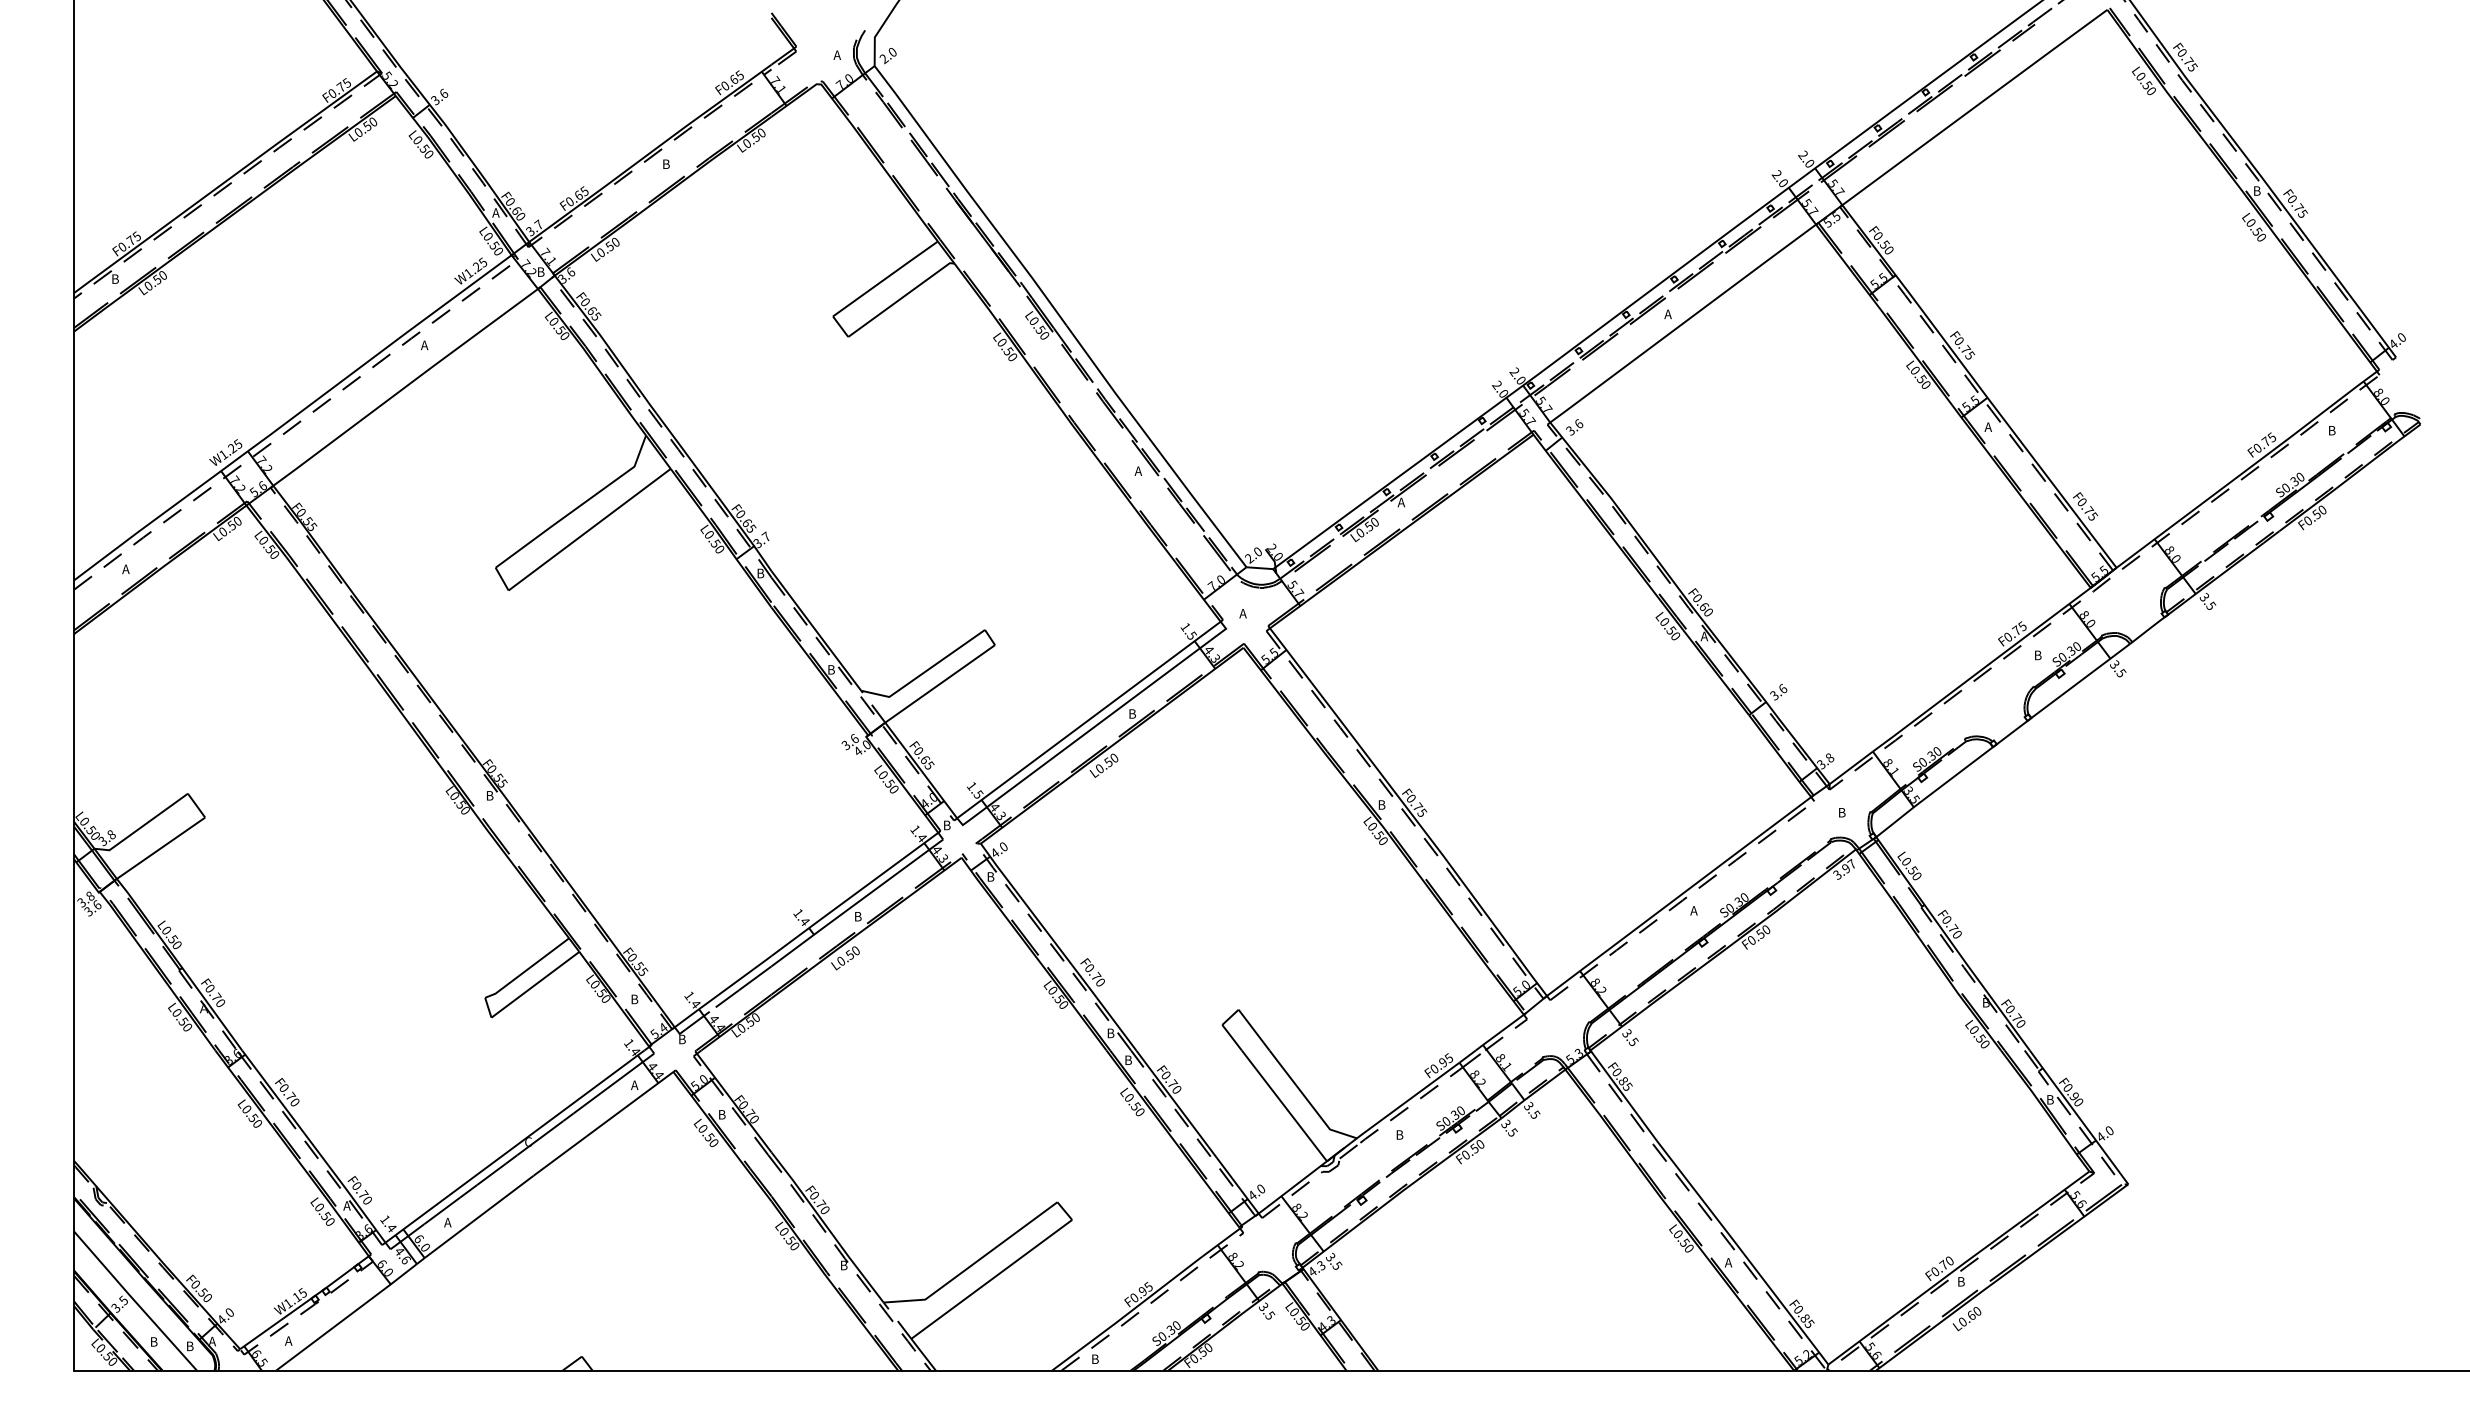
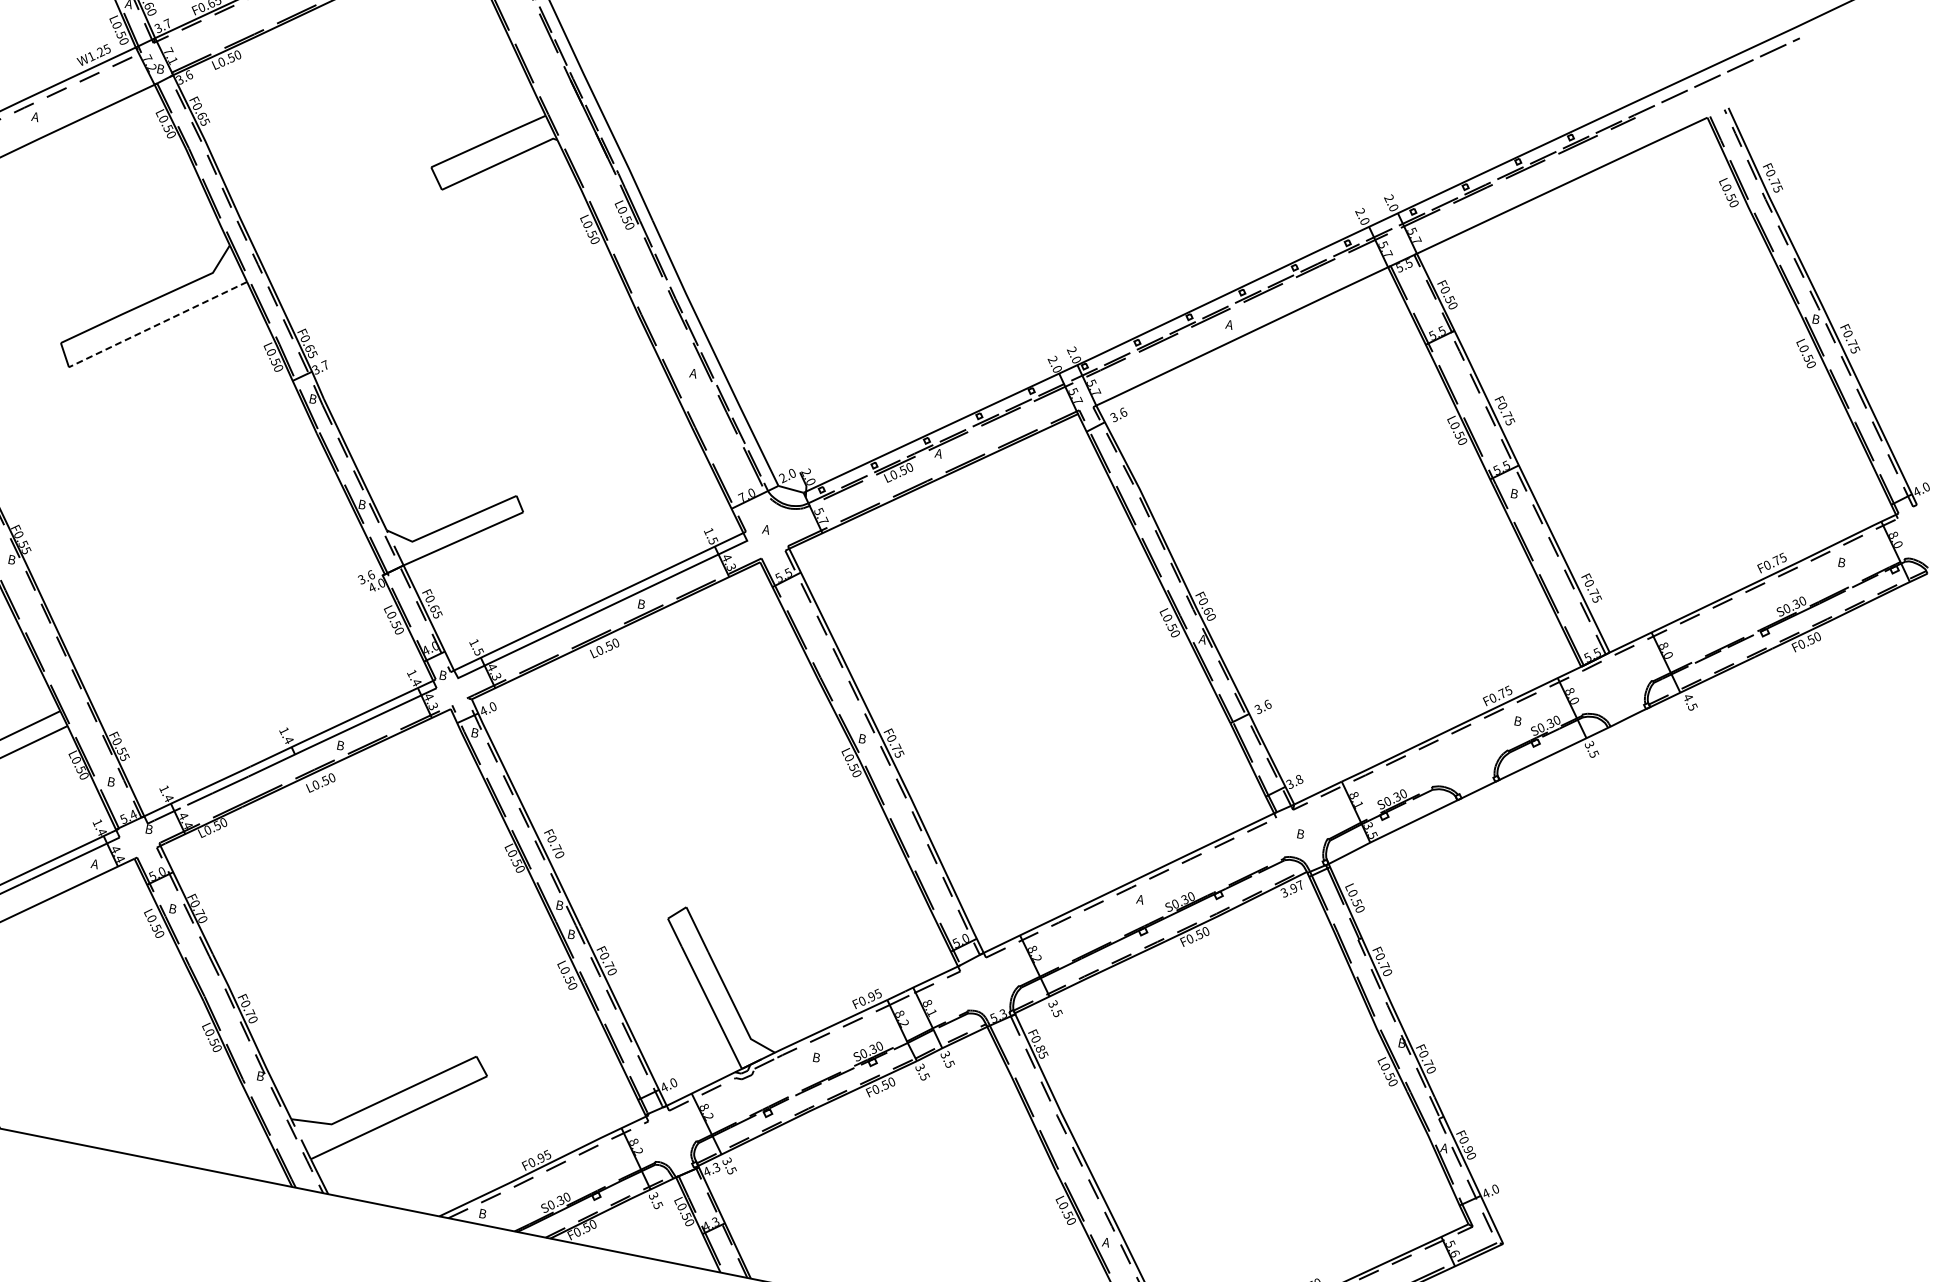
text: (1988, 426) -> (1514, 493), A -> B
line: (589, 530) -> (157, 325), solid -> dashed
text: (2204, 597) -> (1688, 697), 3.5 -> 4.5
text: (2049, 1099) -> (1444, 1147), B -> A

